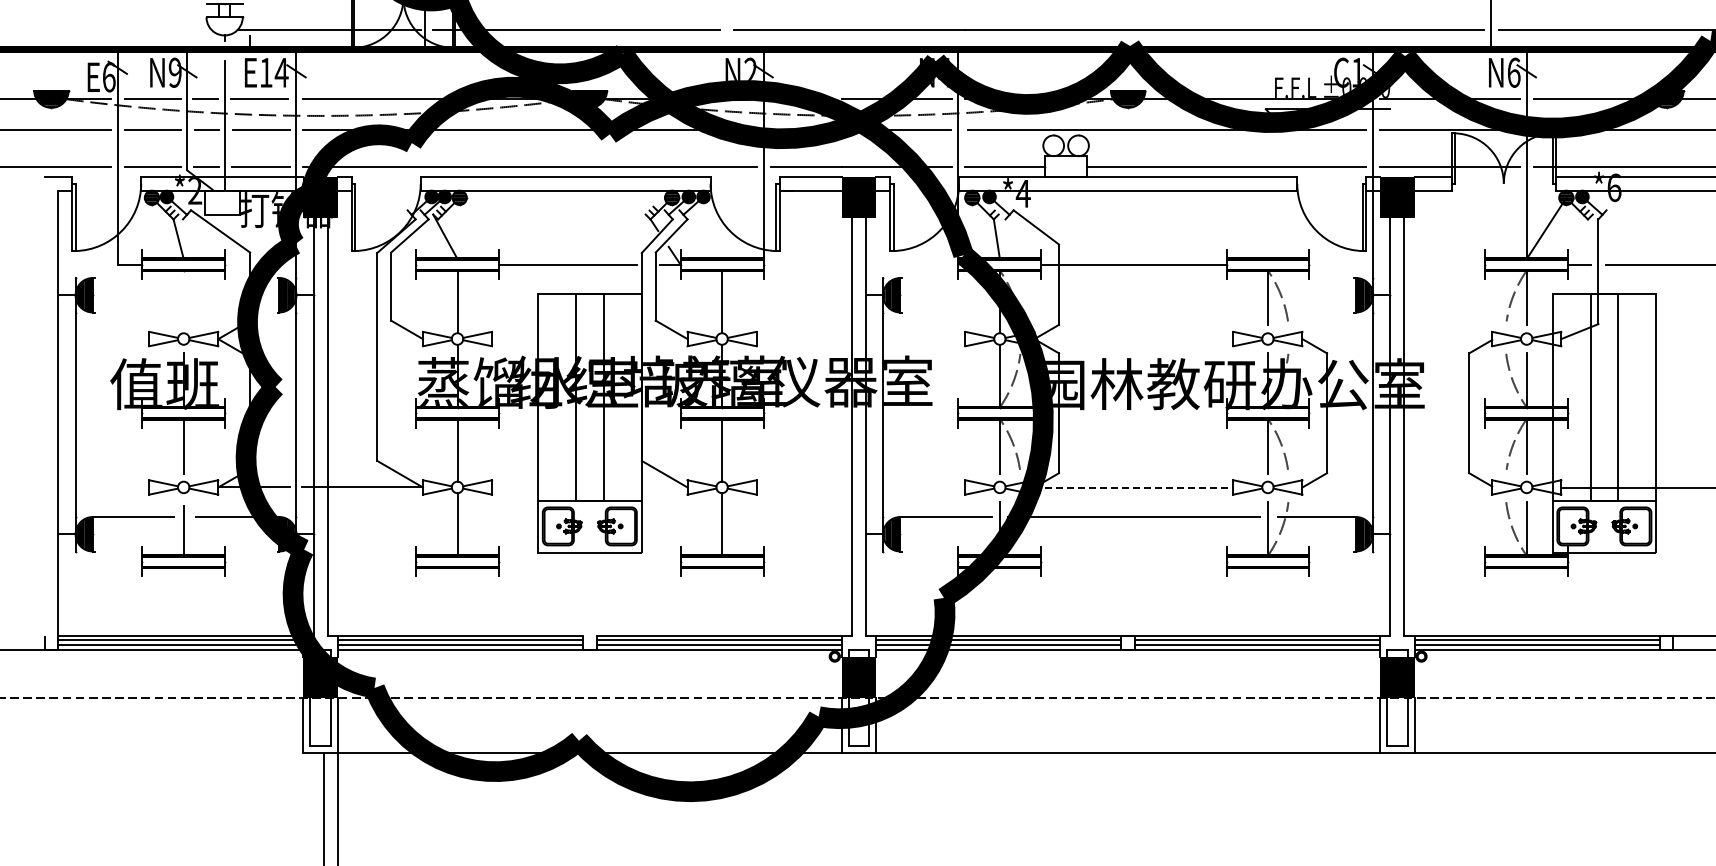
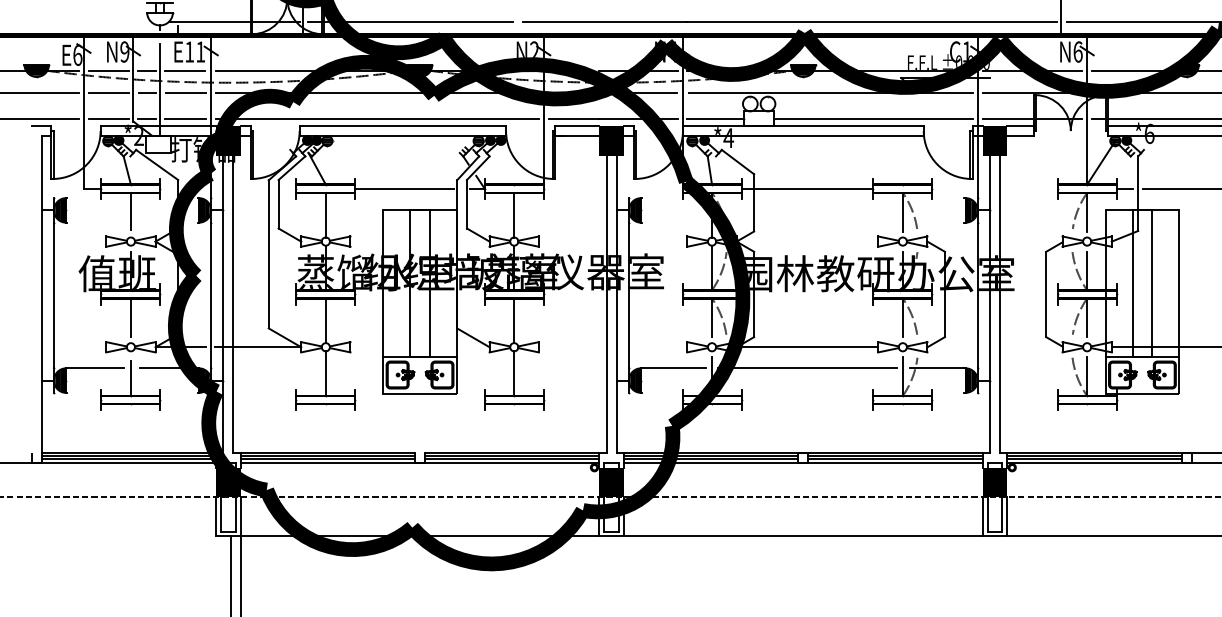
text: (281, 72) -> (200, 51), E14 -> E11
line: (183, 296) -> (130, 211), added
line: (1133, 487) -> (807, 347), dashed -> solid

